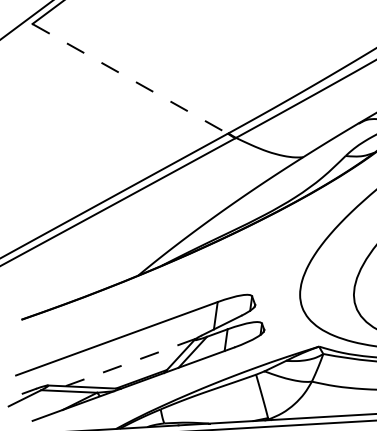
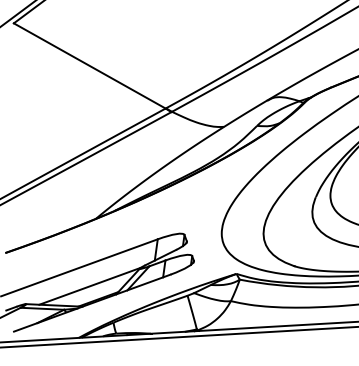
line: (131, 79) -> (90, 66), dashed -> solid
line: (129, 362) -> (89, 286), dashed -> solid

